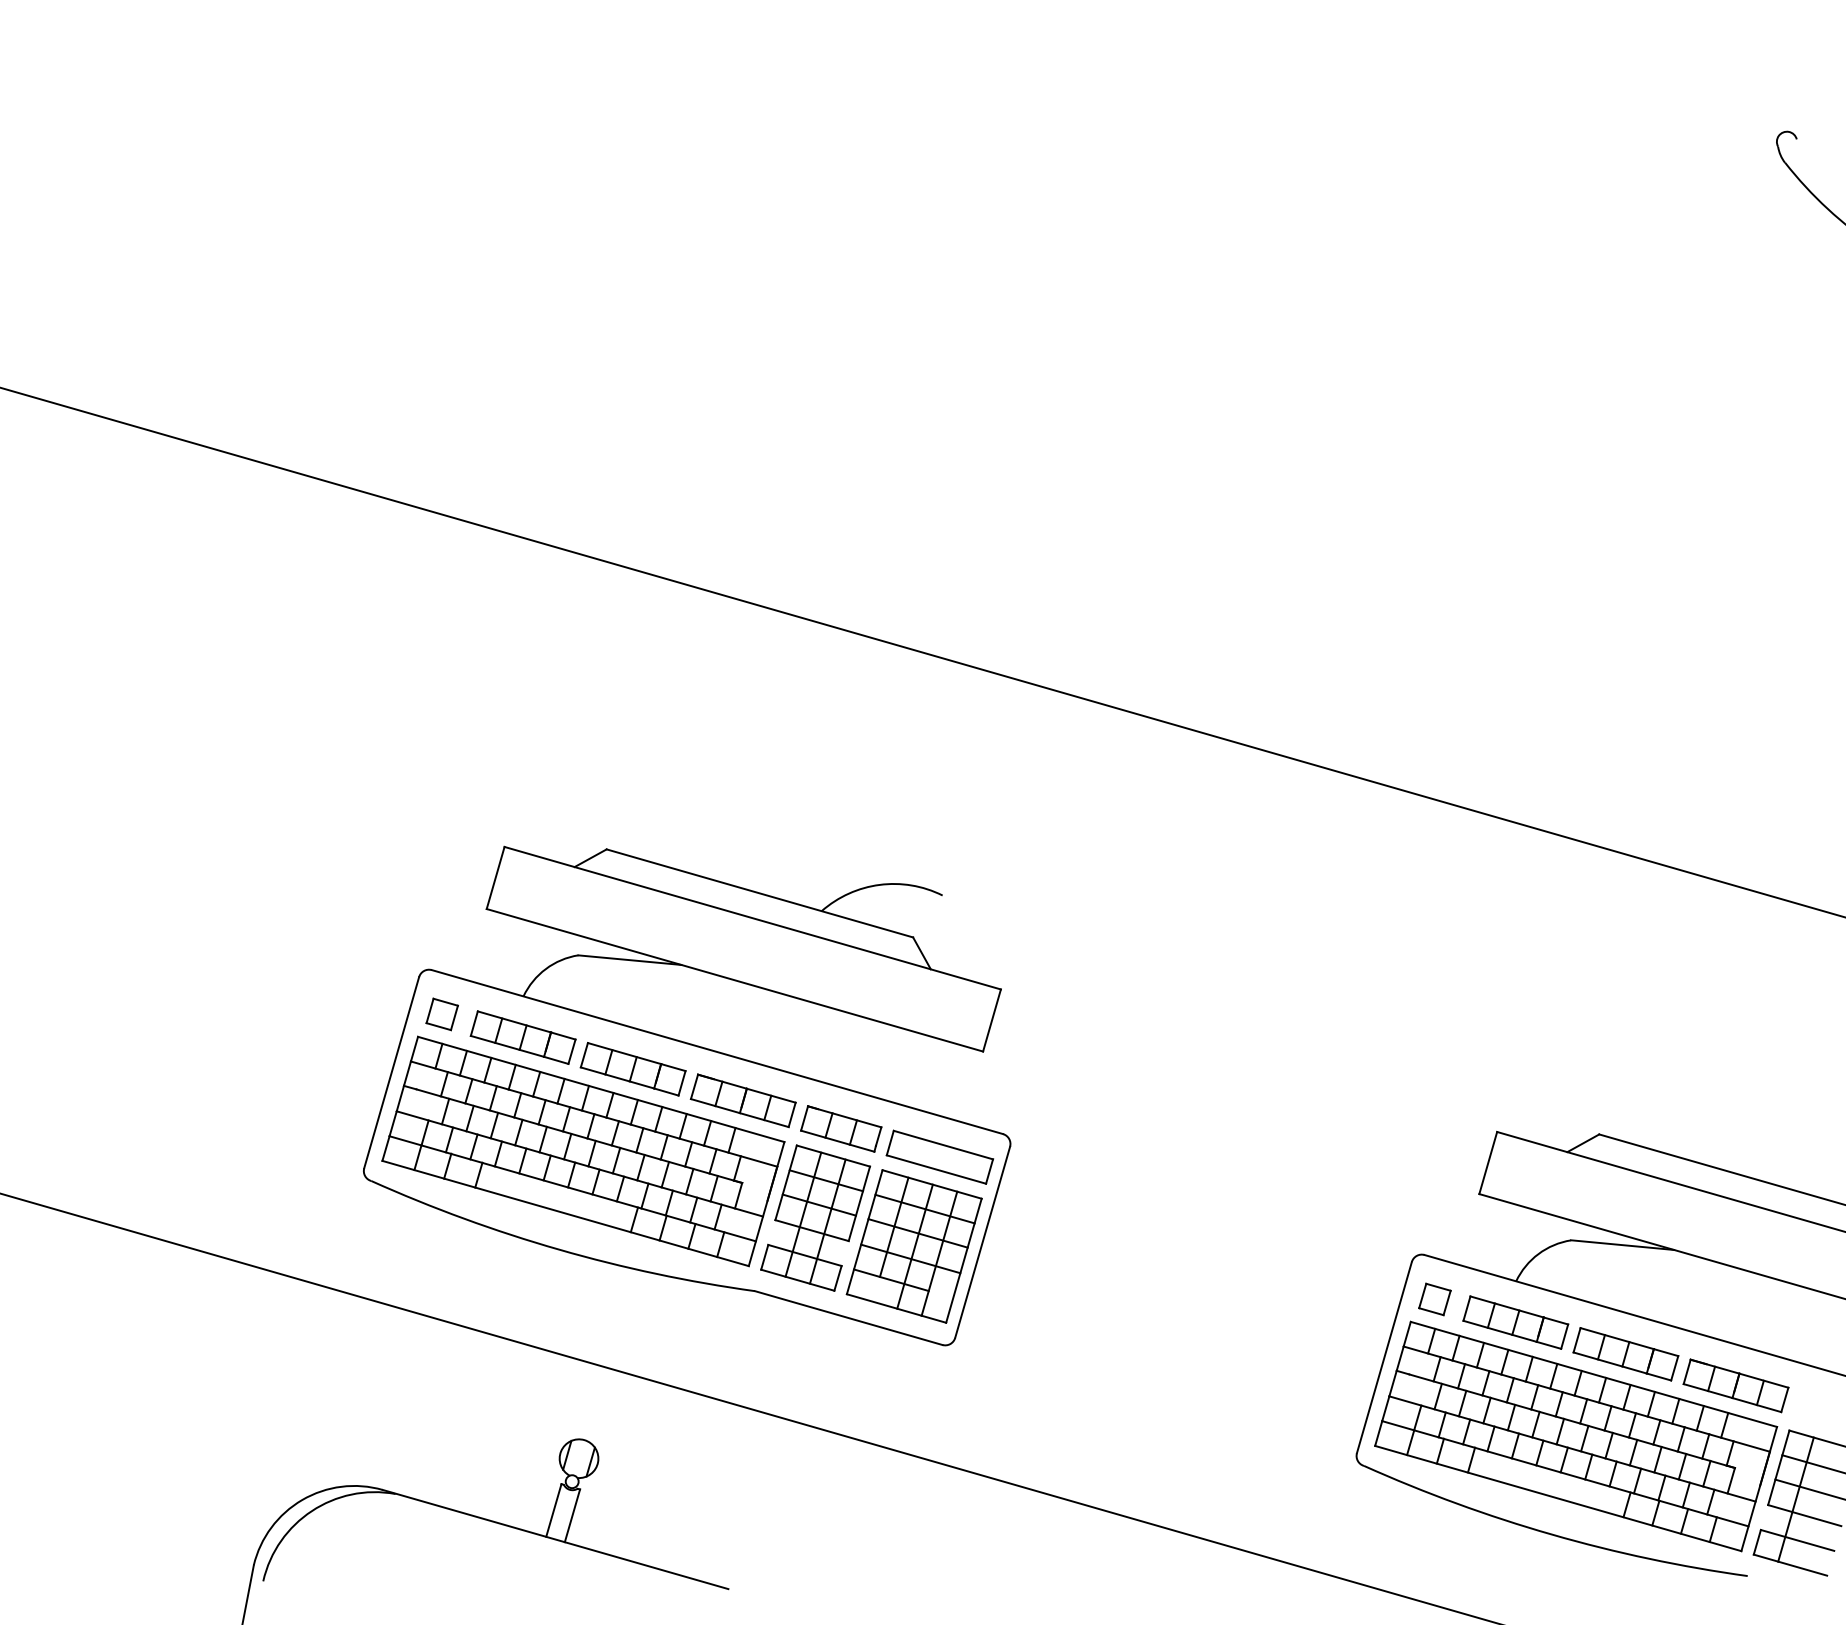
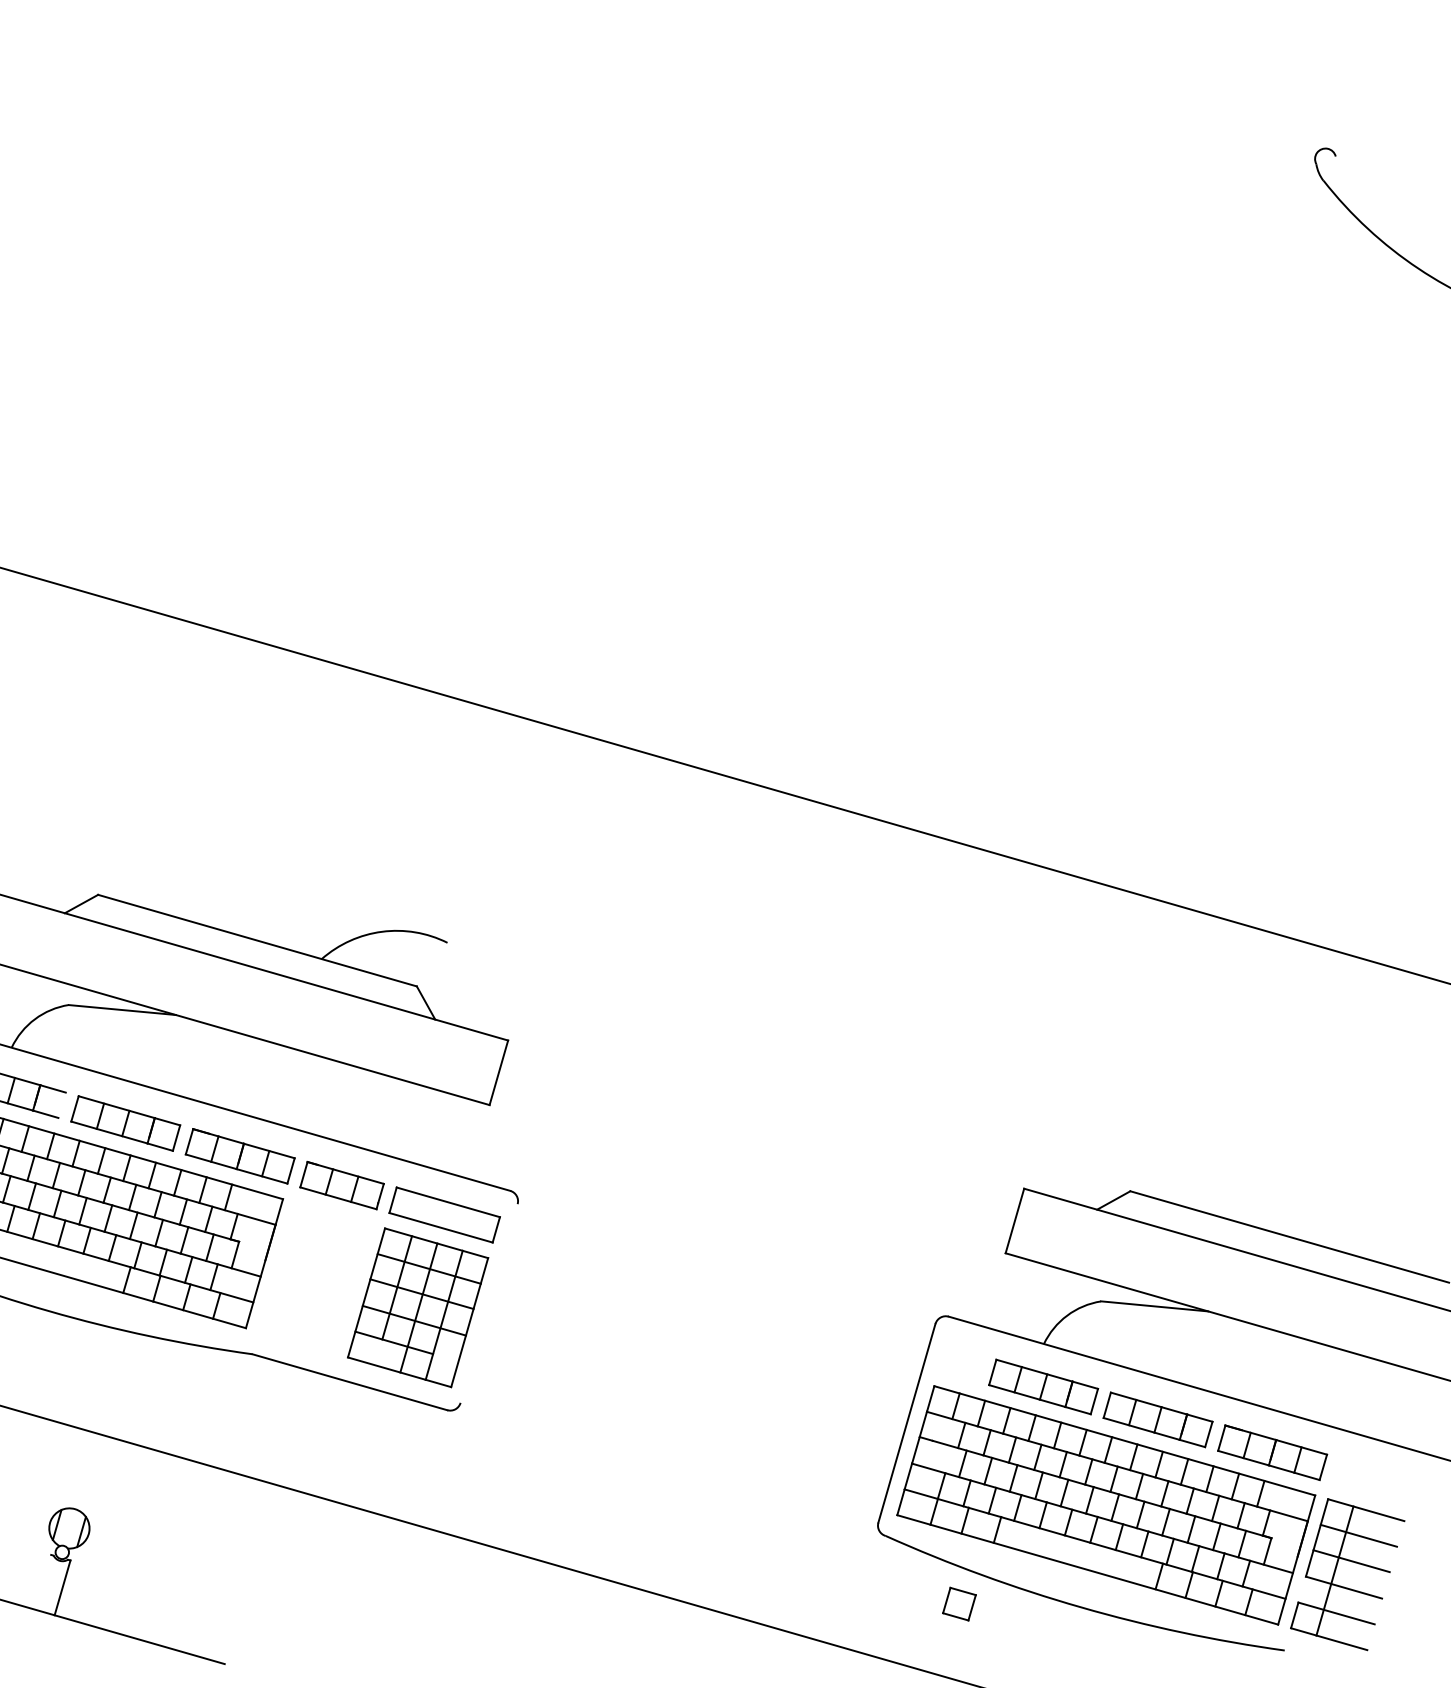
line: (571, 1051) -> (61, 1105), removed
part: (815, 1217) -> (315, 1277), removed
line: (982, 1241) -> (488, 1302), removed
part: (1434, 1299) -> (959, 1604), moved
line: (553, 1510) -> (42, 1582), removed

